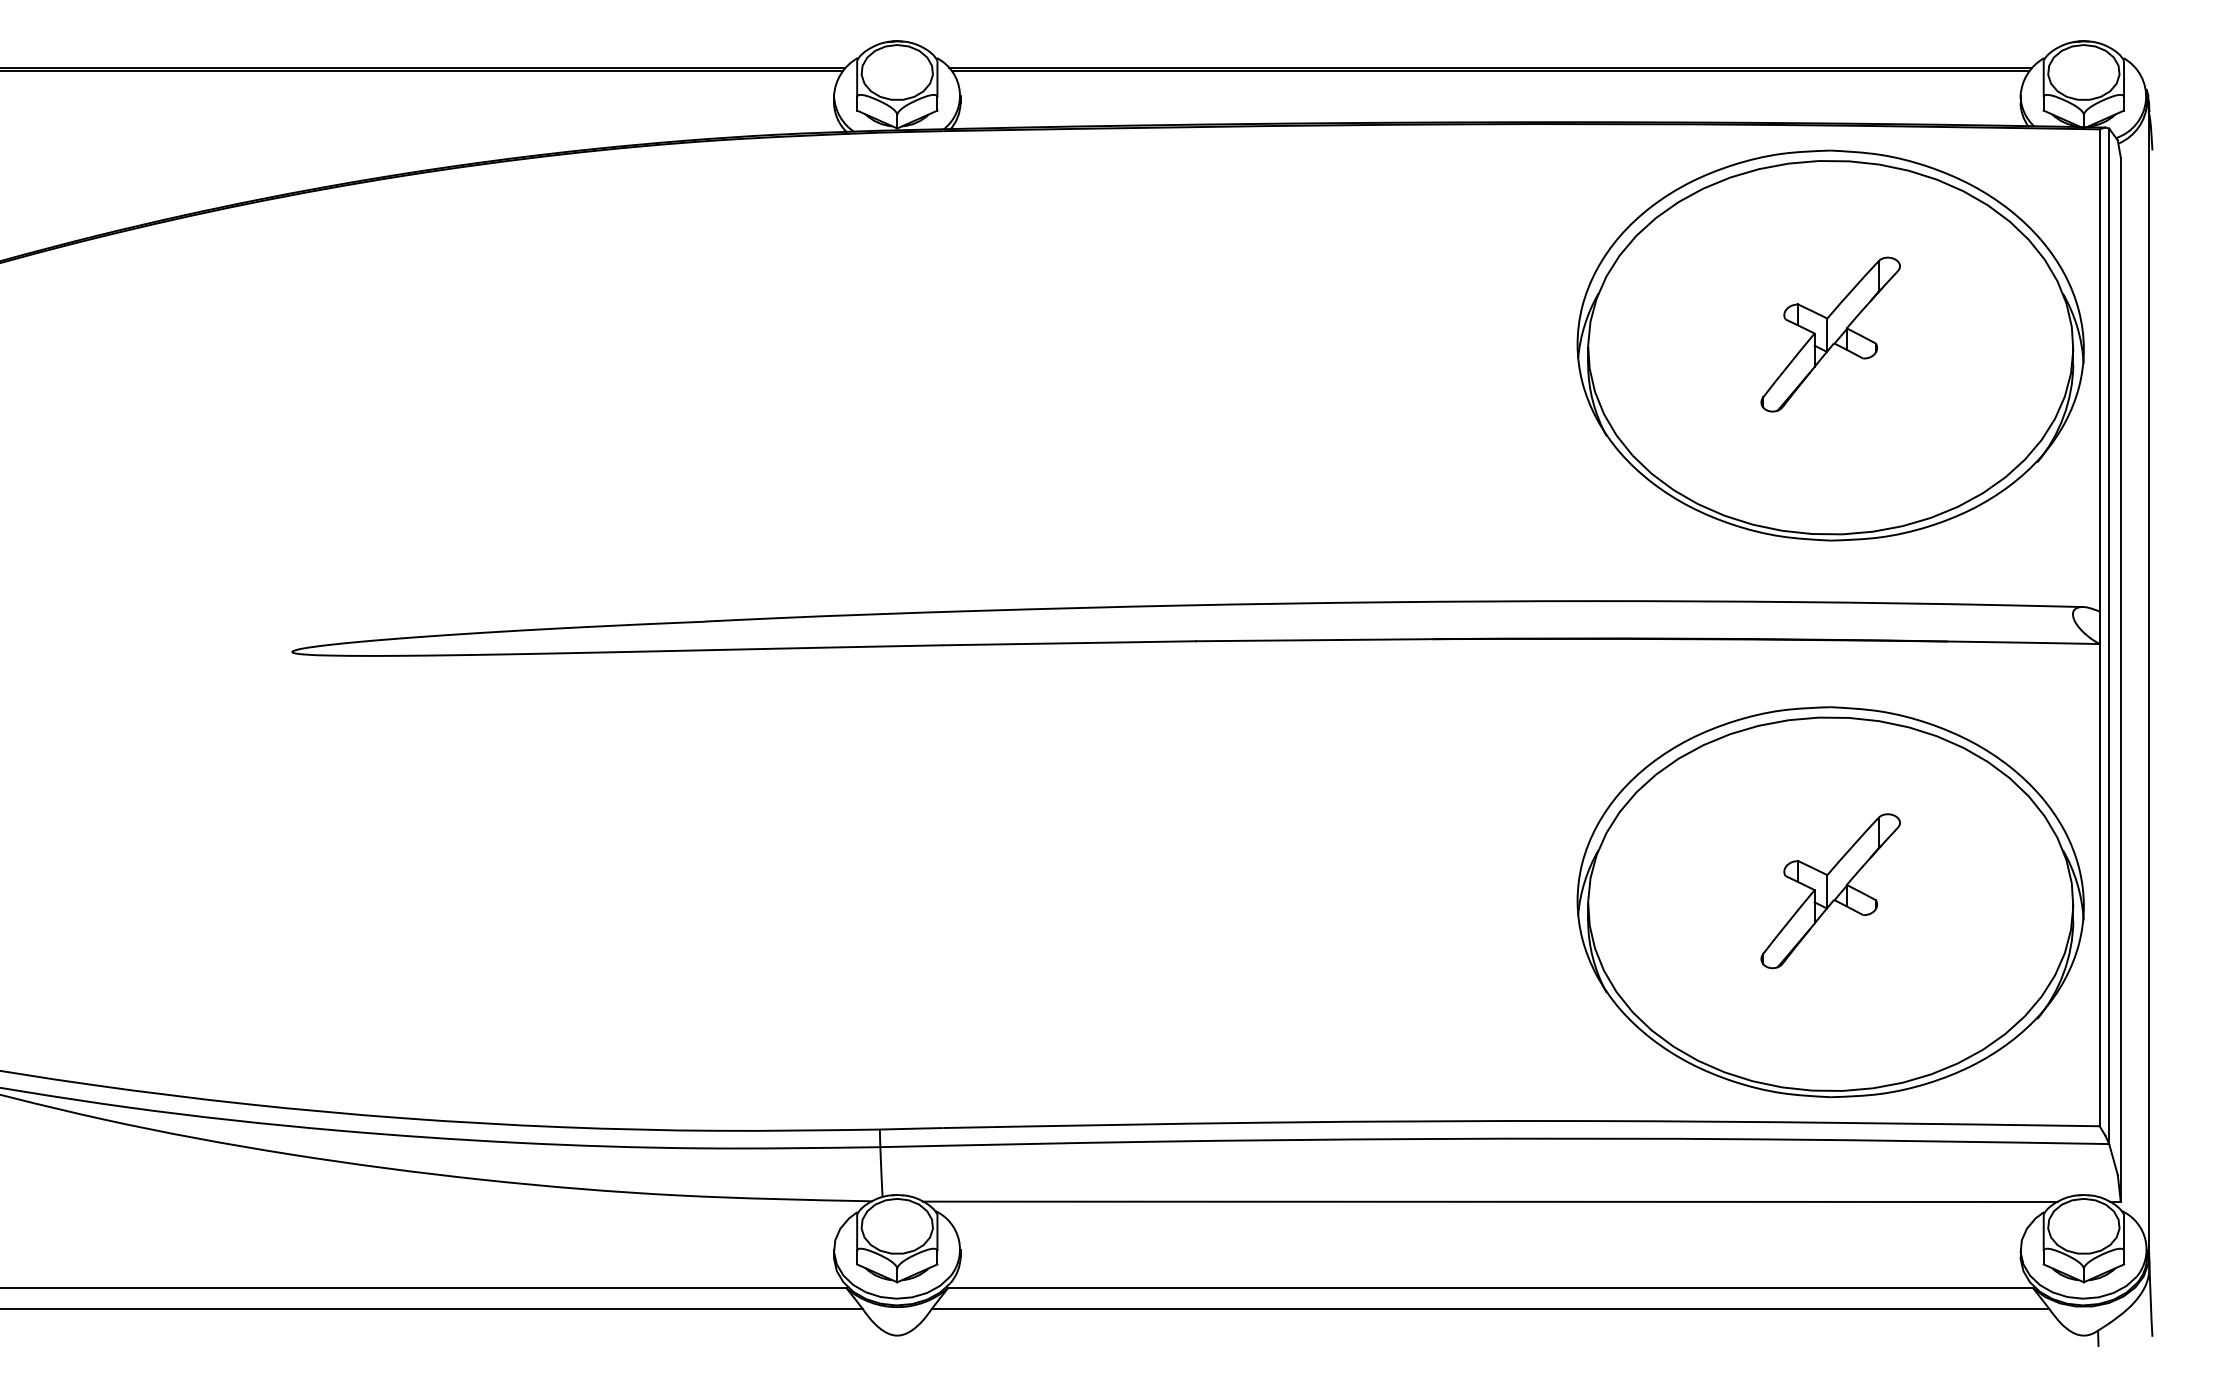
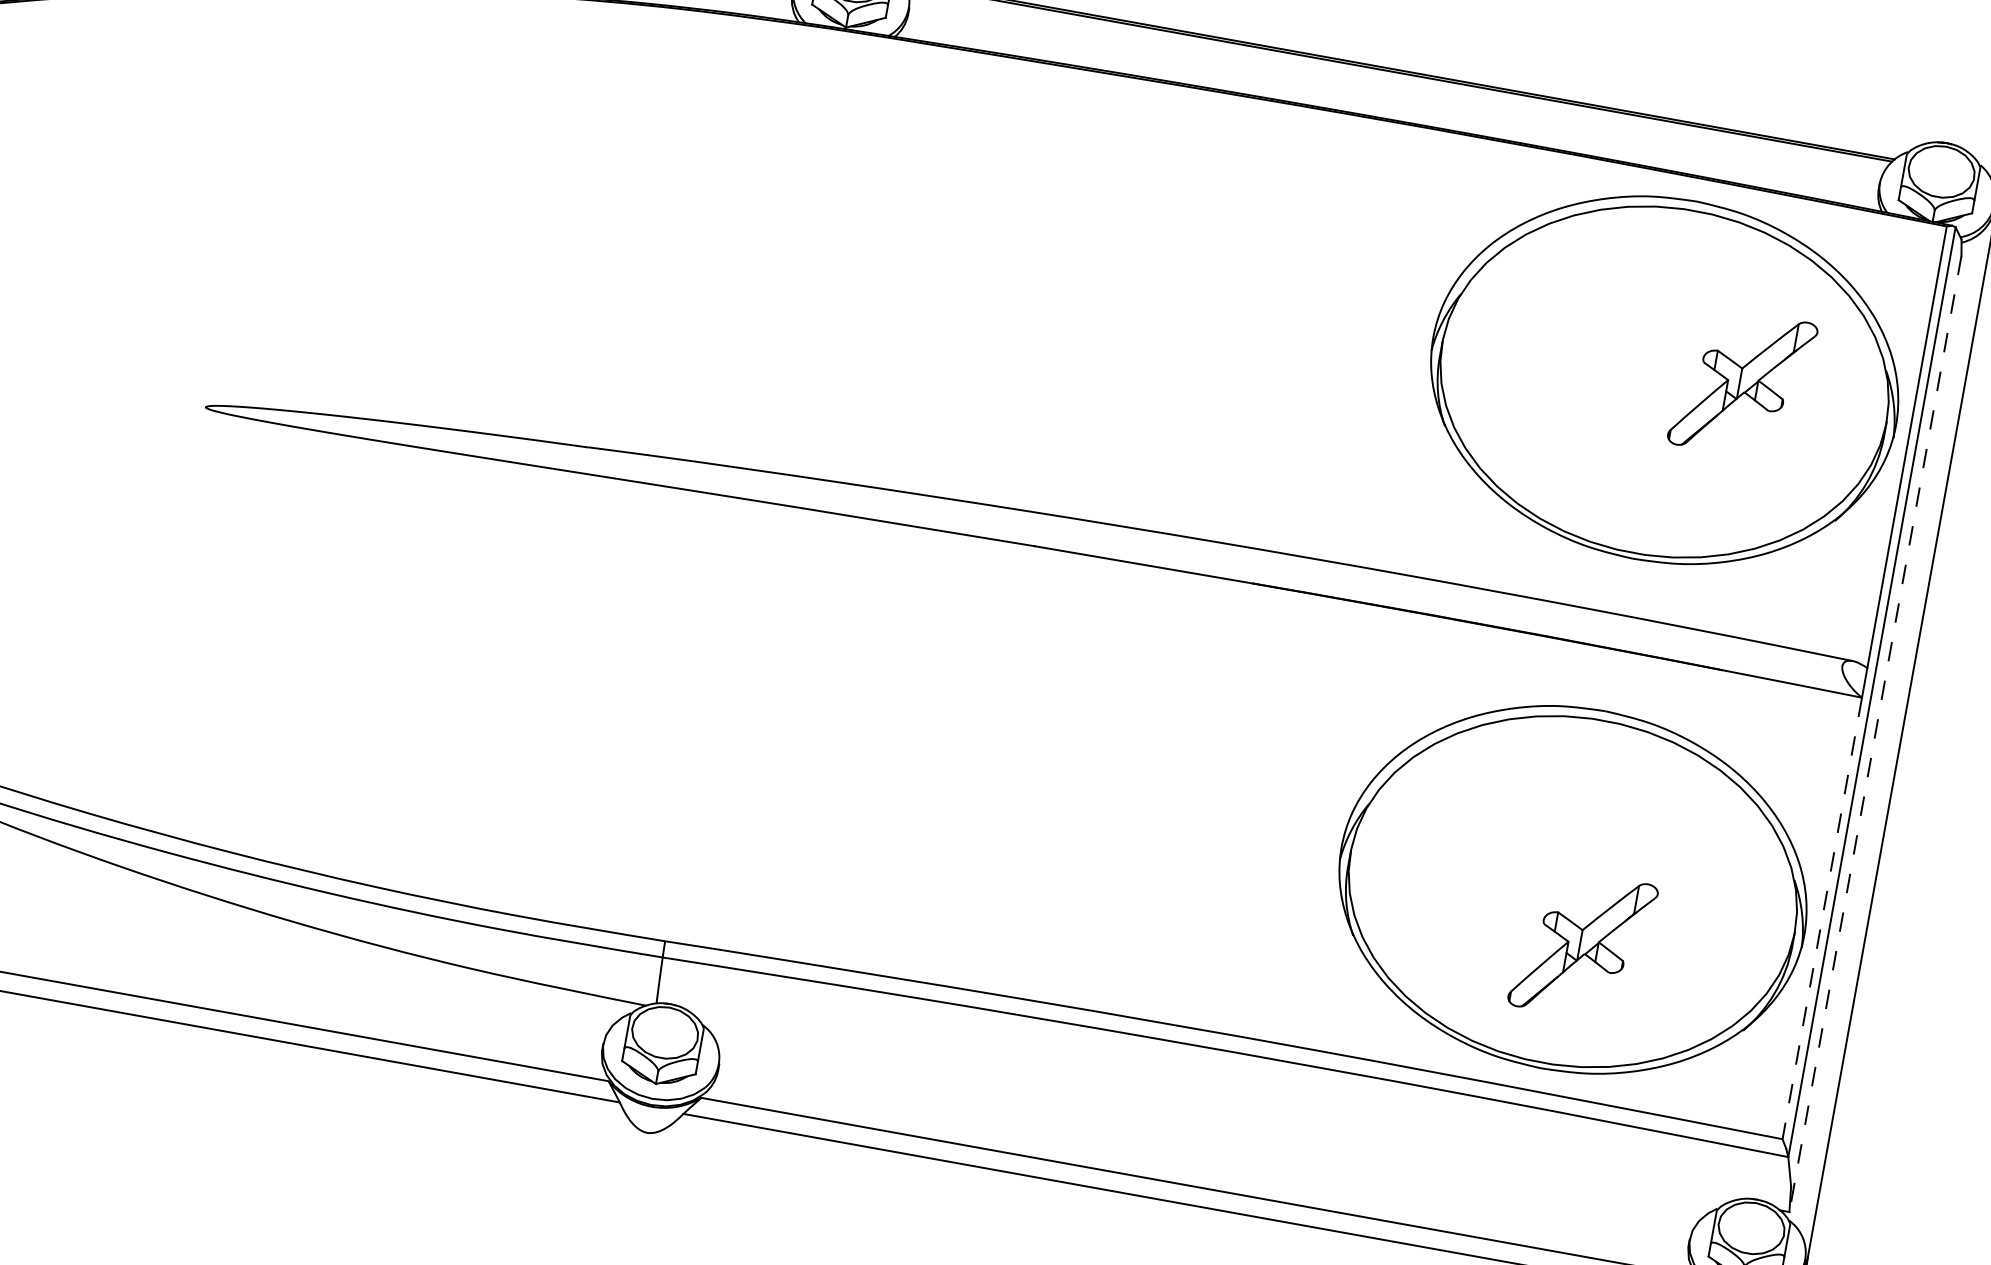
part: (1830, 334) -> (1742, 383), moved
line: (2120, 680) -> (1875, 734), solid -> dashed
line: (2099, 885) -> (1822, 918), solid -> dashed
part: (1830, 891) -> (1582, 945), moved
line: (1489, 1201) -> (1211, 1107), removed

